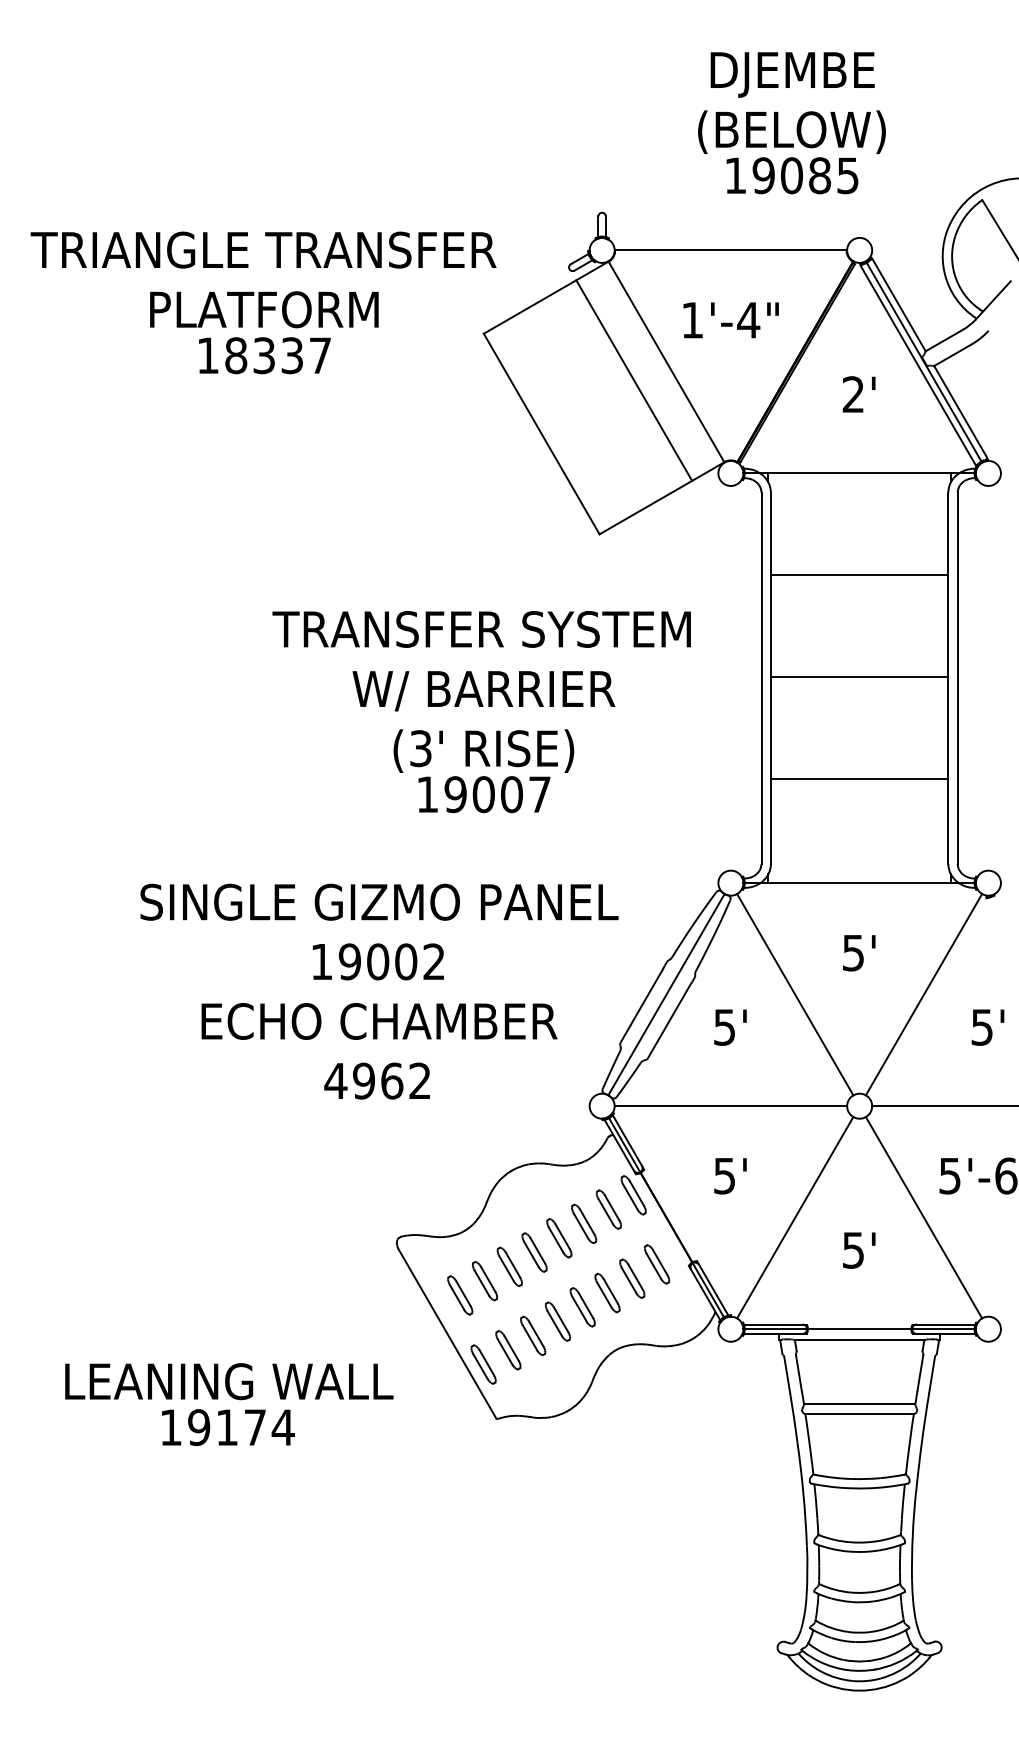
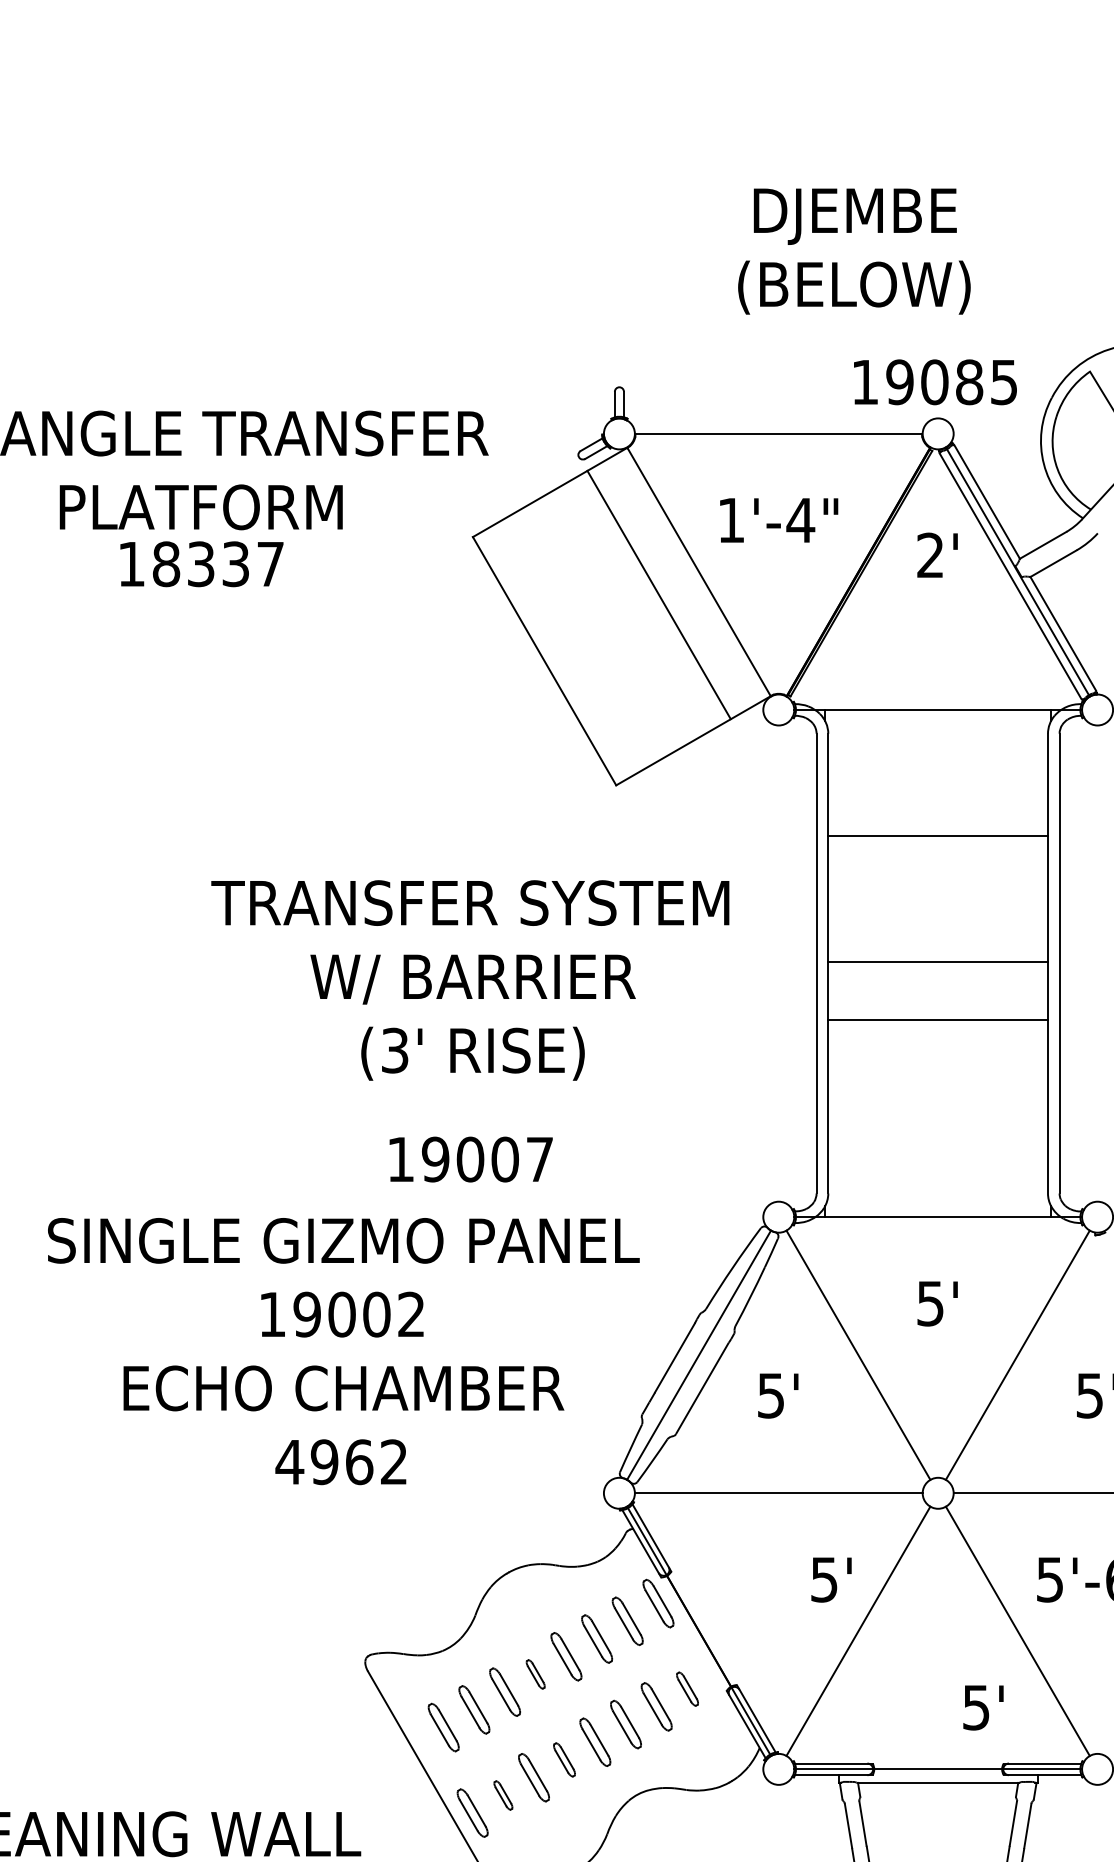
text: (792, 175) -> (935, 382), moved
text: (858, 394) -> (936, 555), moved
line: (859, 779) -> (937, 1020), moved
text: (484, 794) -> (471, 1159), moved
text: (730, 1176) -> (831, 1580), moved
text: (859, 1250) -> (983, 1707), moved
part: (534, 1252) -> (535, 1674), size x0.6
part: (657, 1264) -> (687, 1689), size x0.7
part: (557, 1321) -> (564, 1759), size x0.7
part: (508, 1350) -> (503, 1795), size x0.6

